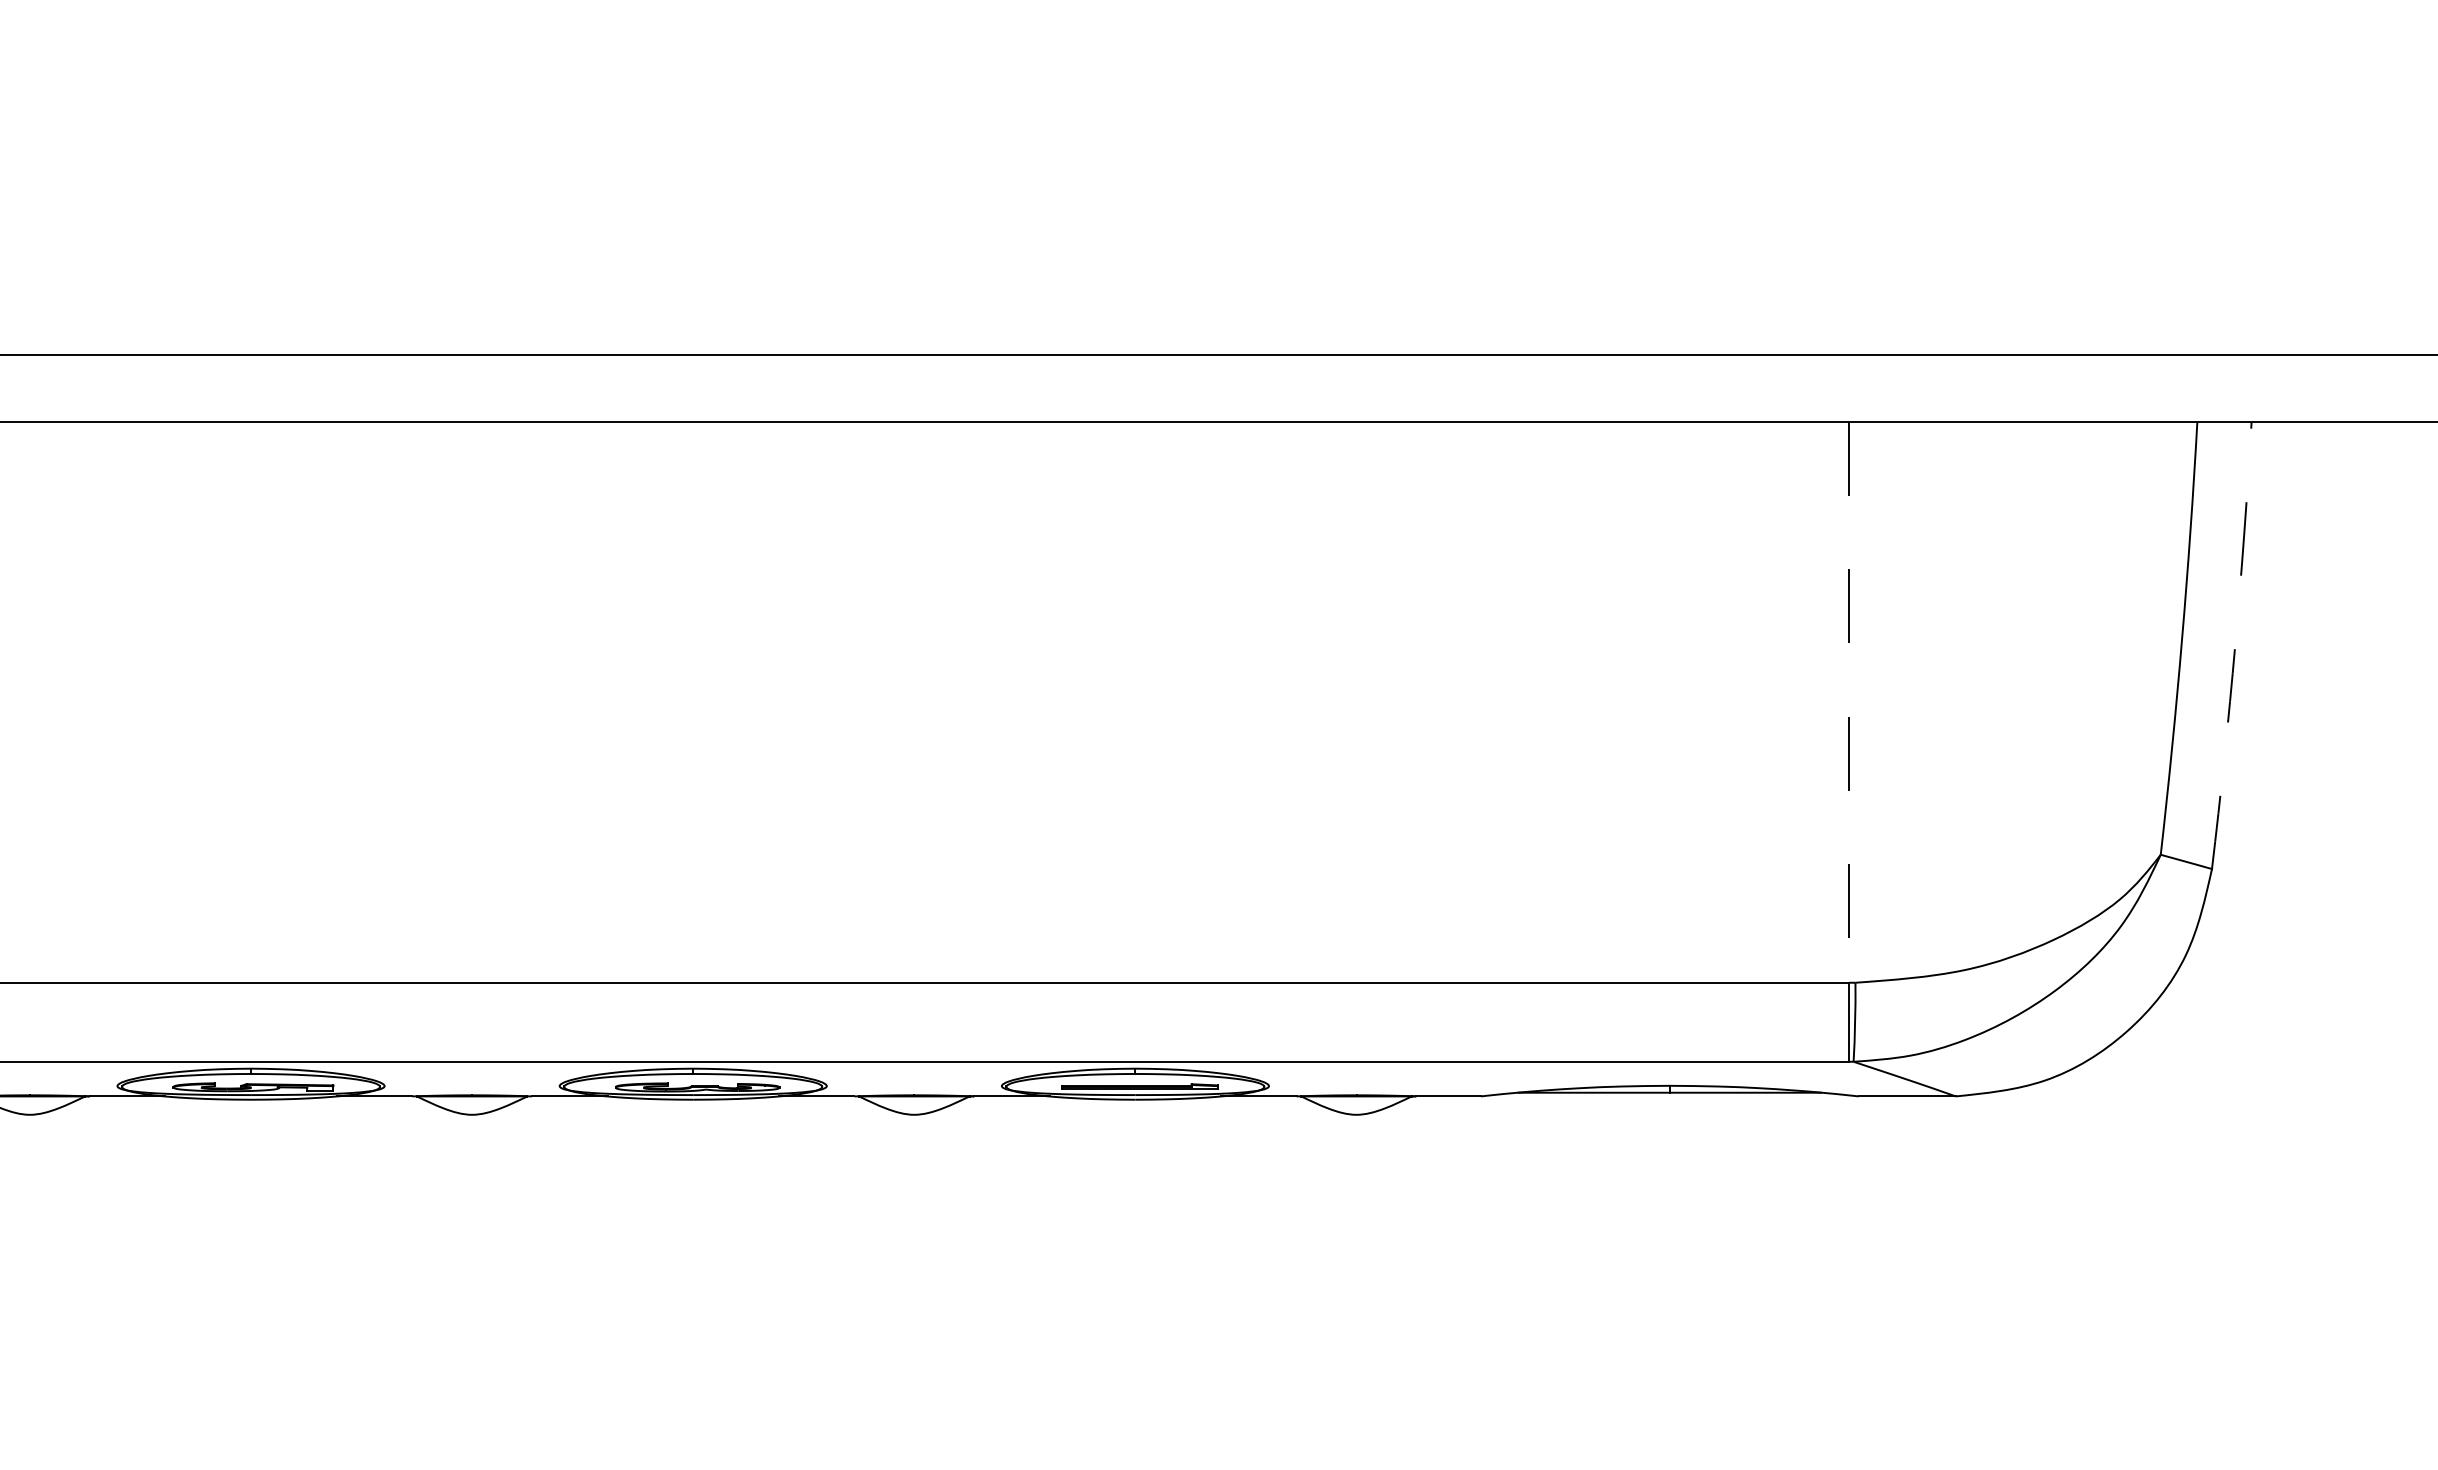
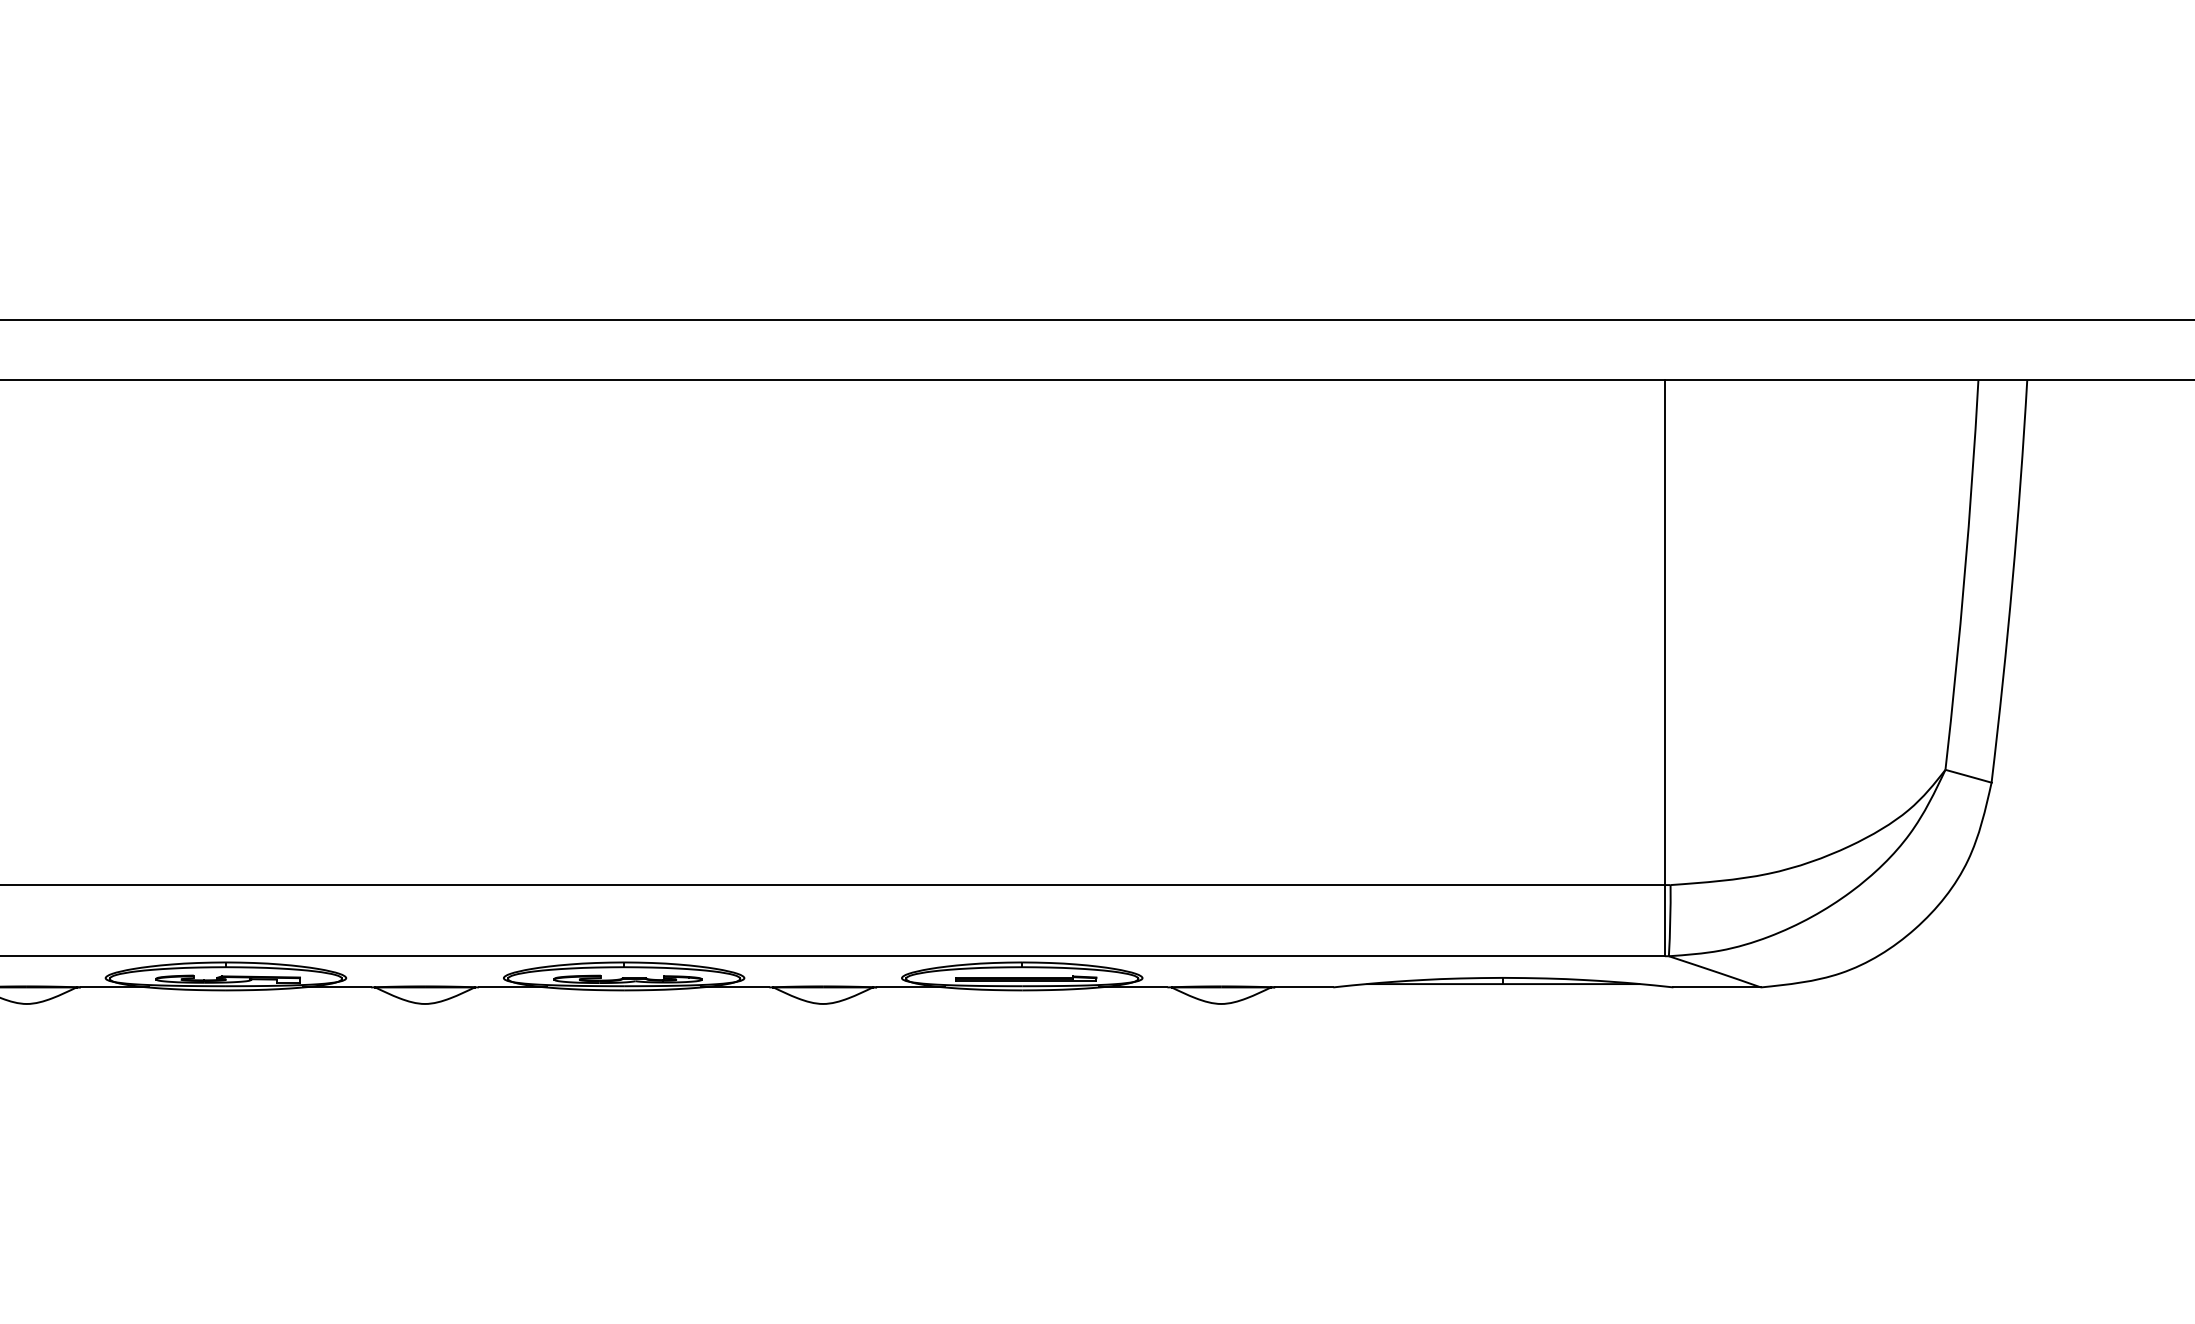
arc: (2235, 645) -> (2012, 581), dashed -> solid
line: (1849, 702) -> (1665, 632), dashed -> solid

